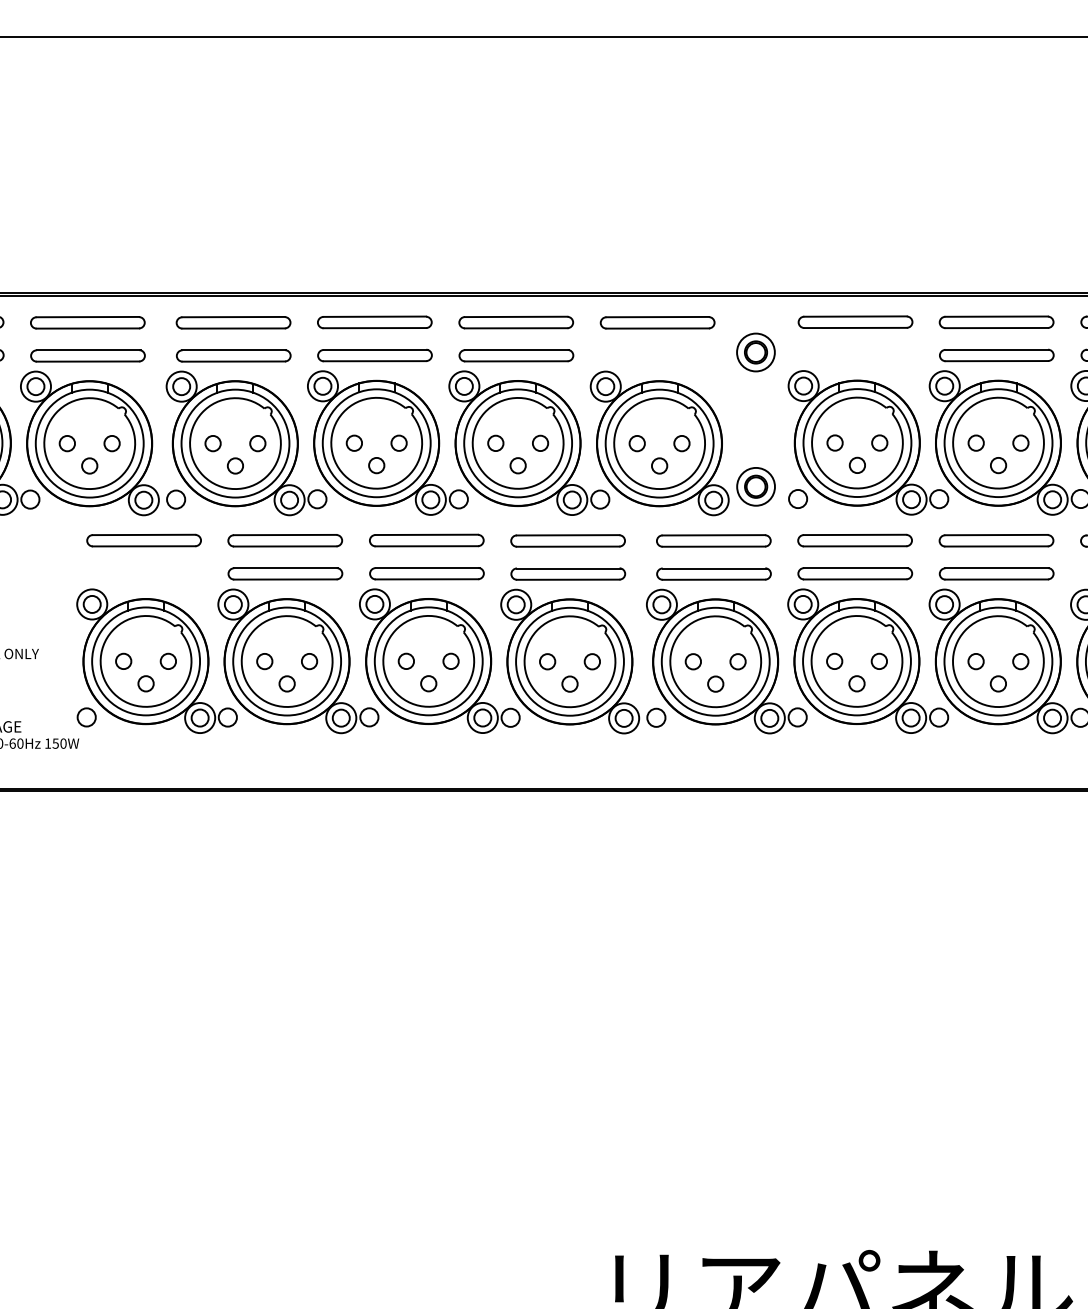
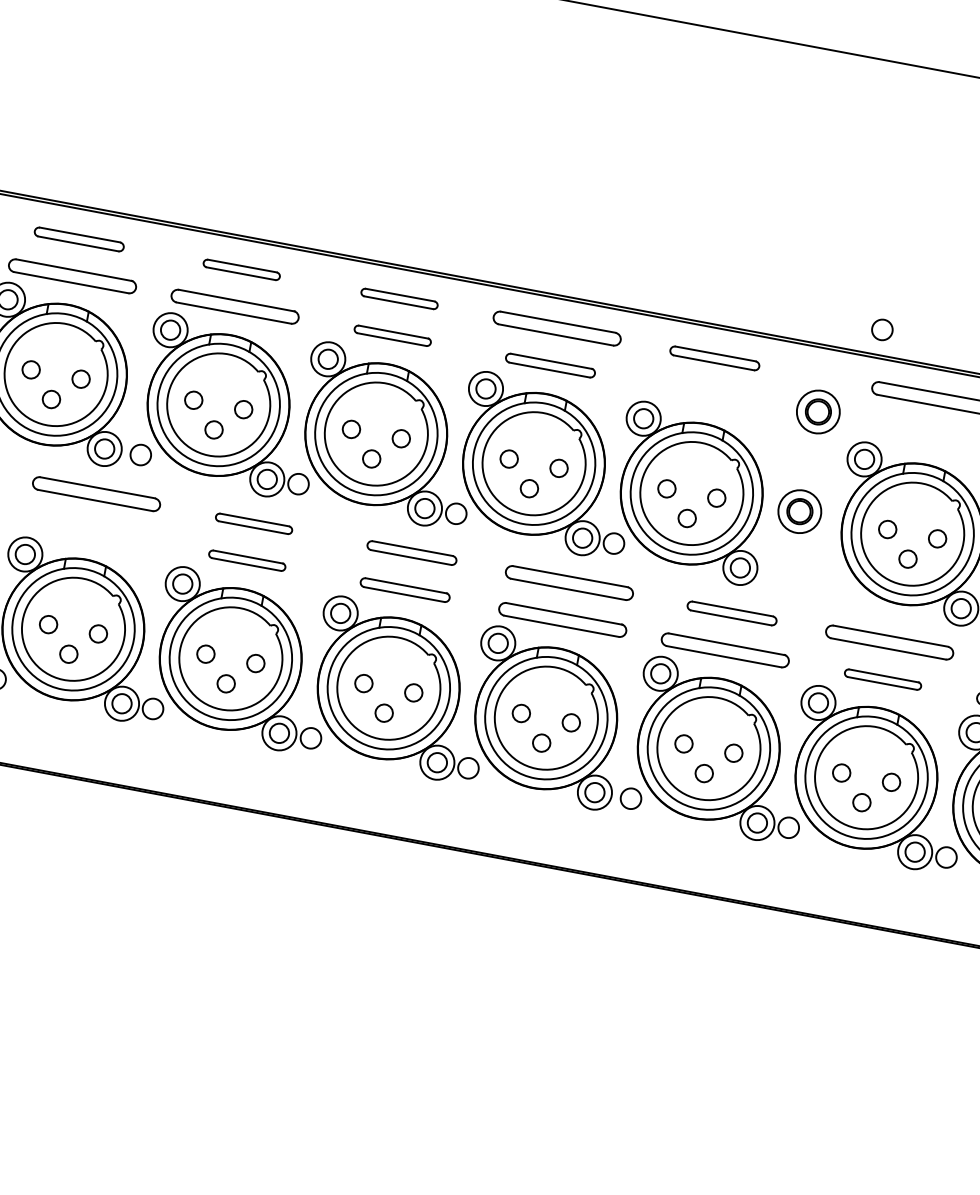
part: (87, 322) -> (78, 238), size x0.7
part: (233, 322) -> (241, 269), size x0.6
part: (374, 322) -> (399, 298), size x0.6
part: (657, 322) -> (714, 357), size x0.7
part: (374, 355) -> (392, 335), size x0.6
part: (516, 355) -> (550, 365), size x0.7
part: (755, 486) -> (799, 511), moved
circle: (798, 498) -> (882, 329), moved
part: (285, 540) -> (254, 523), size x0.6
part: (426, 540) -> (411, 552), size x0.7
part: (713, 540) -> (731, 612), size x0.7
part: (285, 573) -> (247, 560), size x0.6
part: (426, 573) -> (404, 589), size x0.7
part: (855, 573) -> (883, 679), size x0.6

